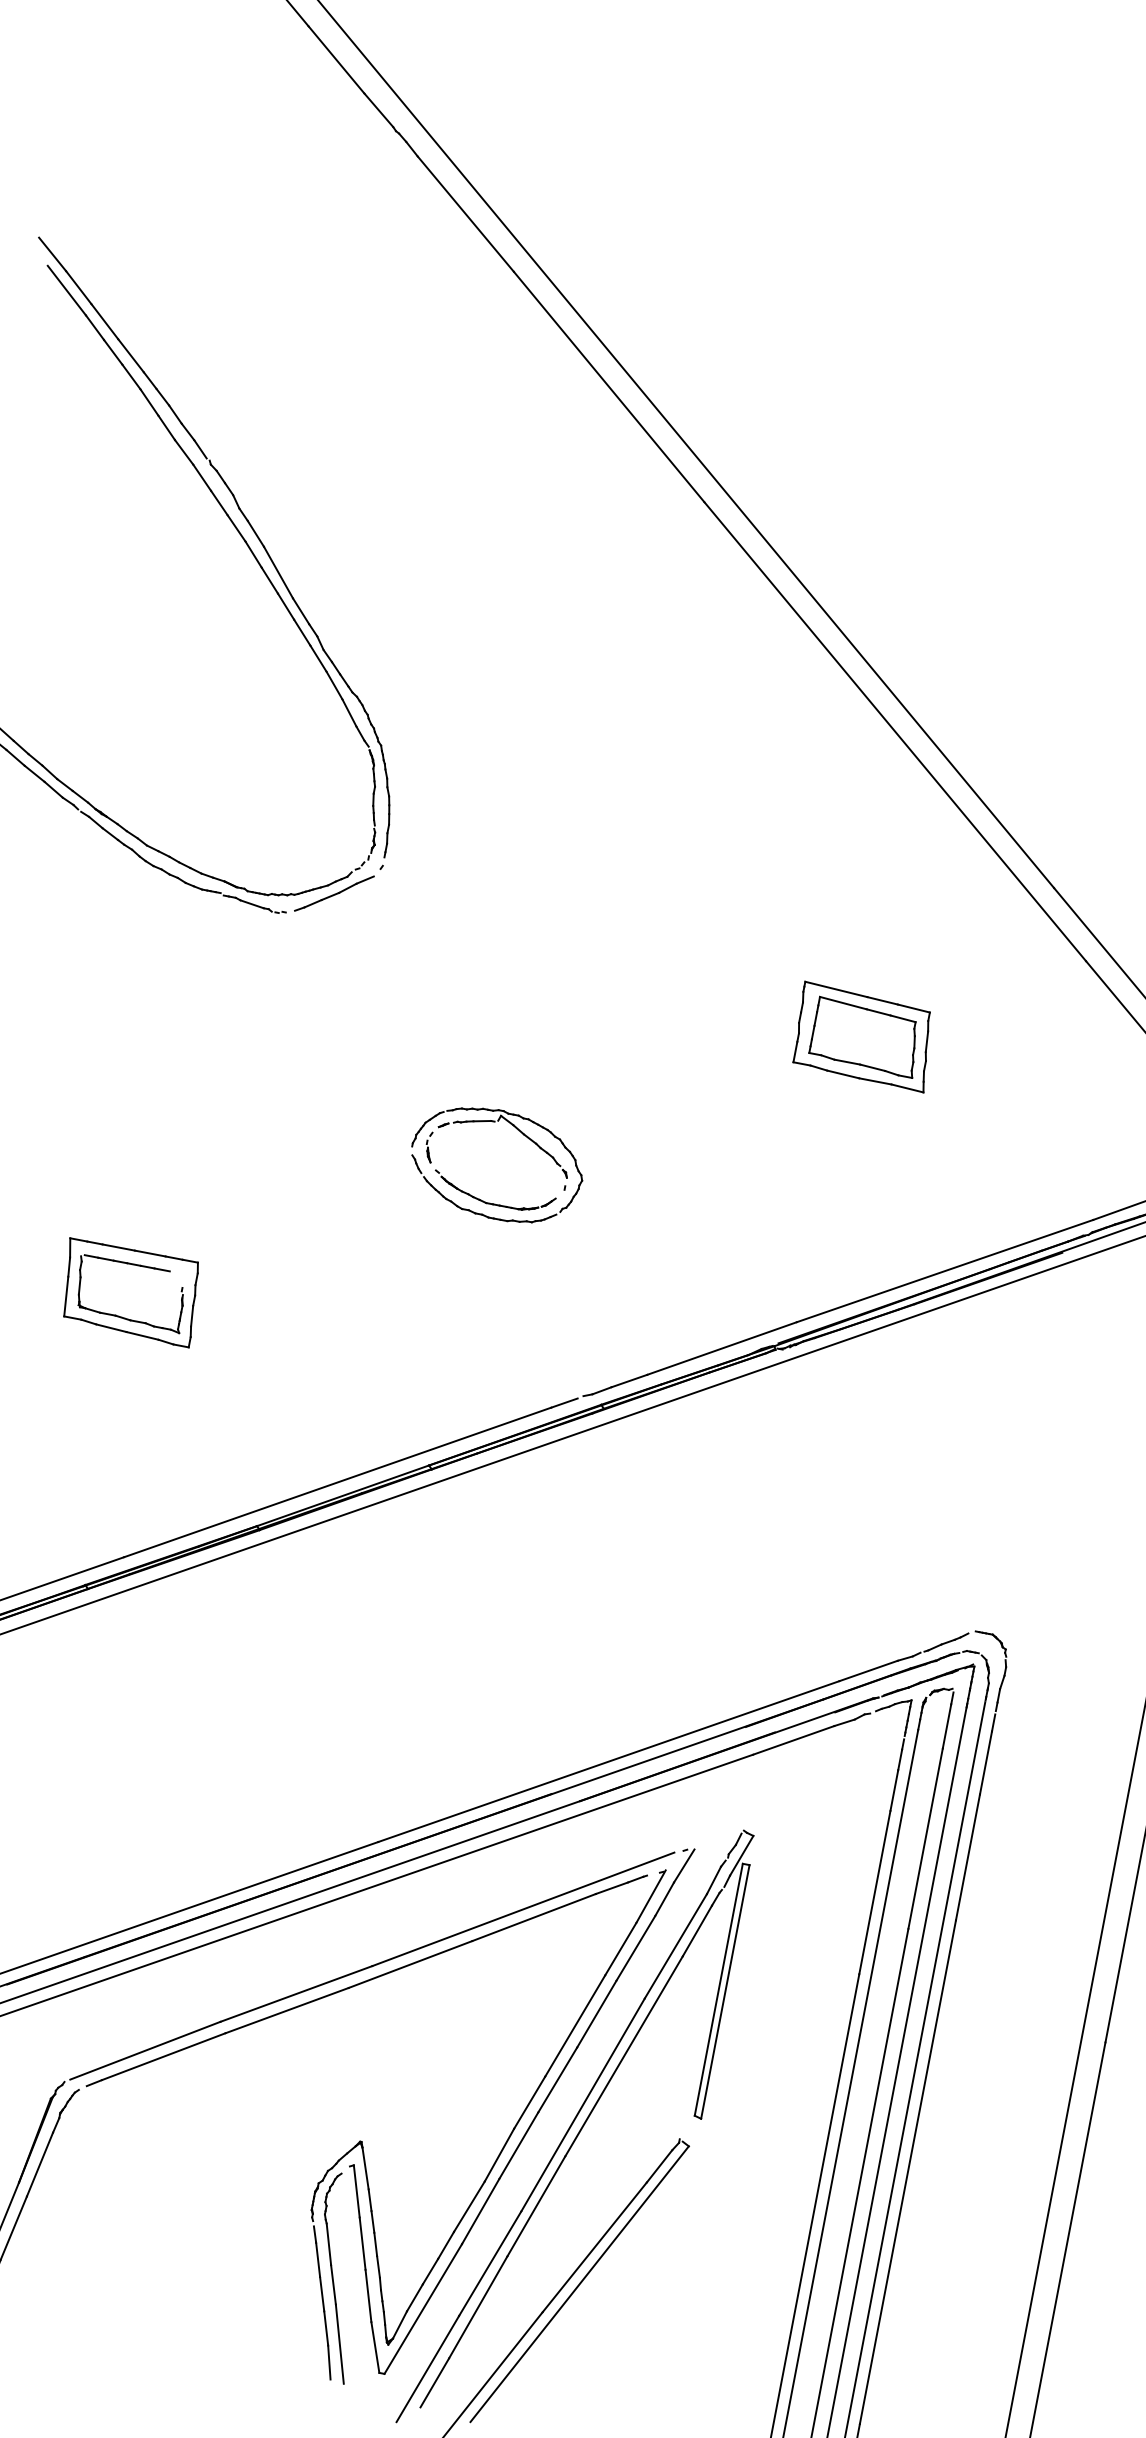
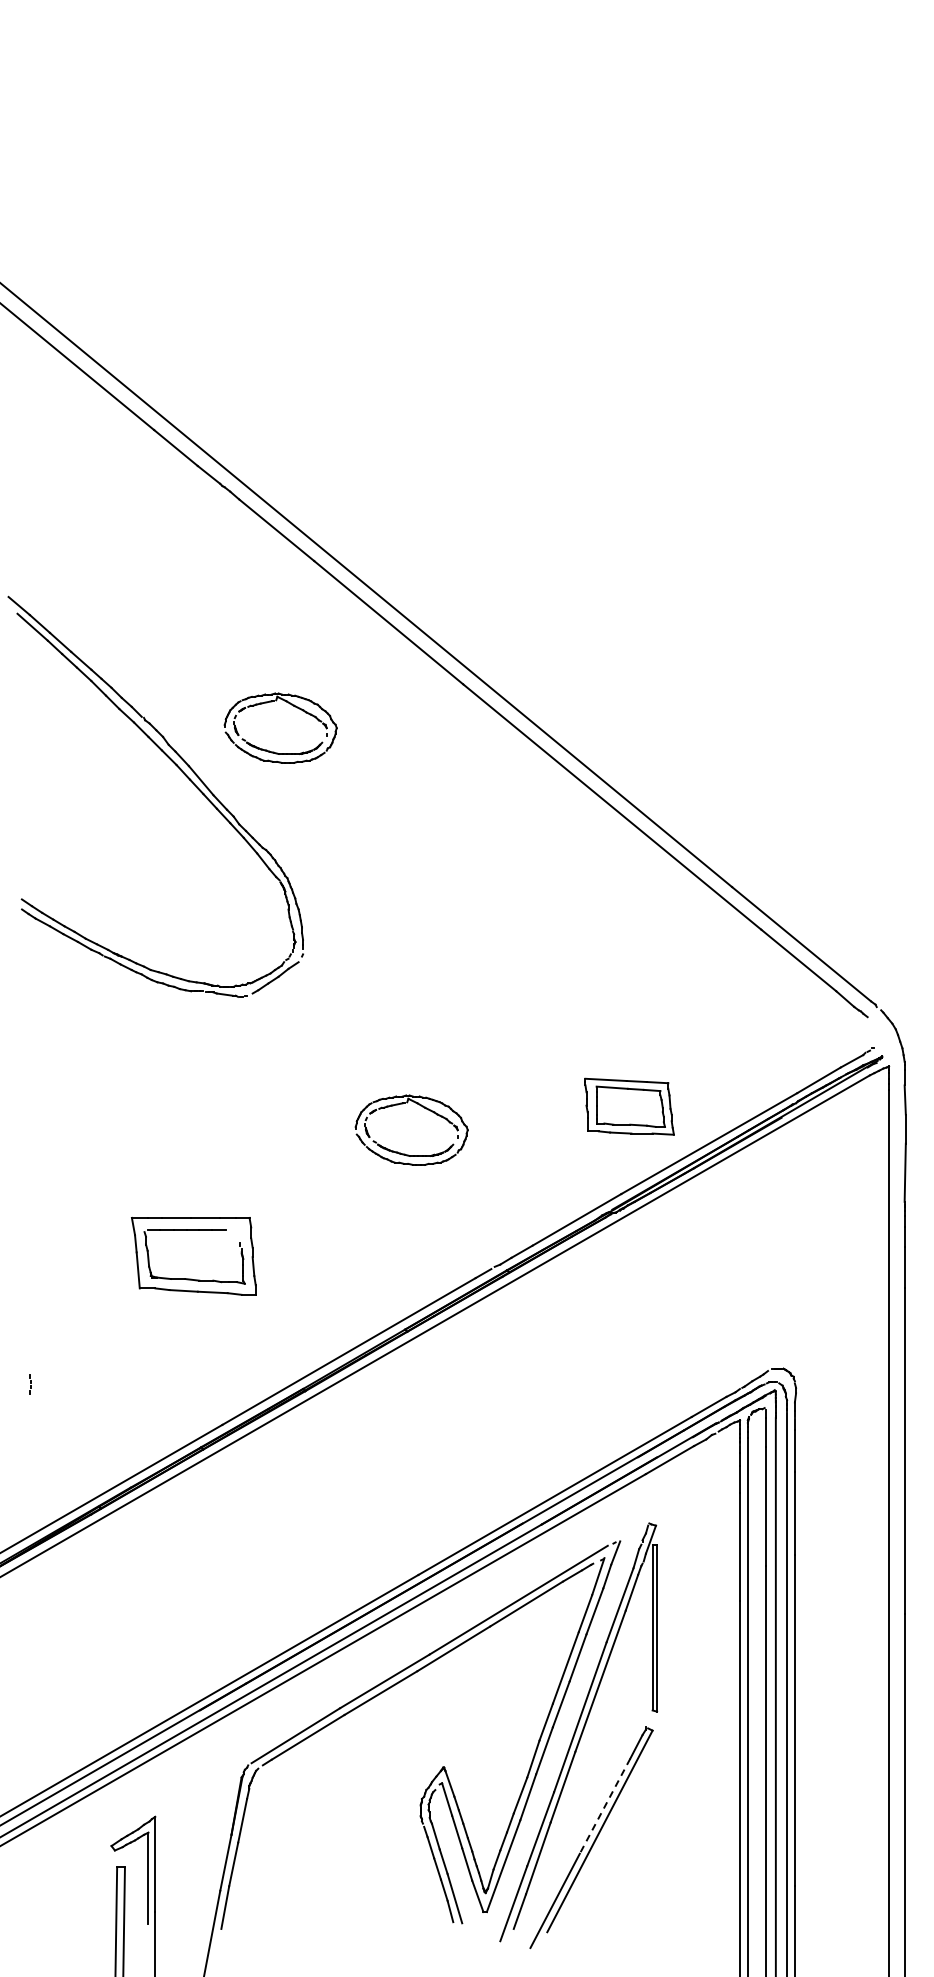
part: (437, 484) -> (291, 705), added
part: (864, 1036) -> (629, 1106), moved
part: (129, 1291) -> (193, 1255), size x1.4
line: (595, 2247) -> (605, 1806), solid -> dashed

